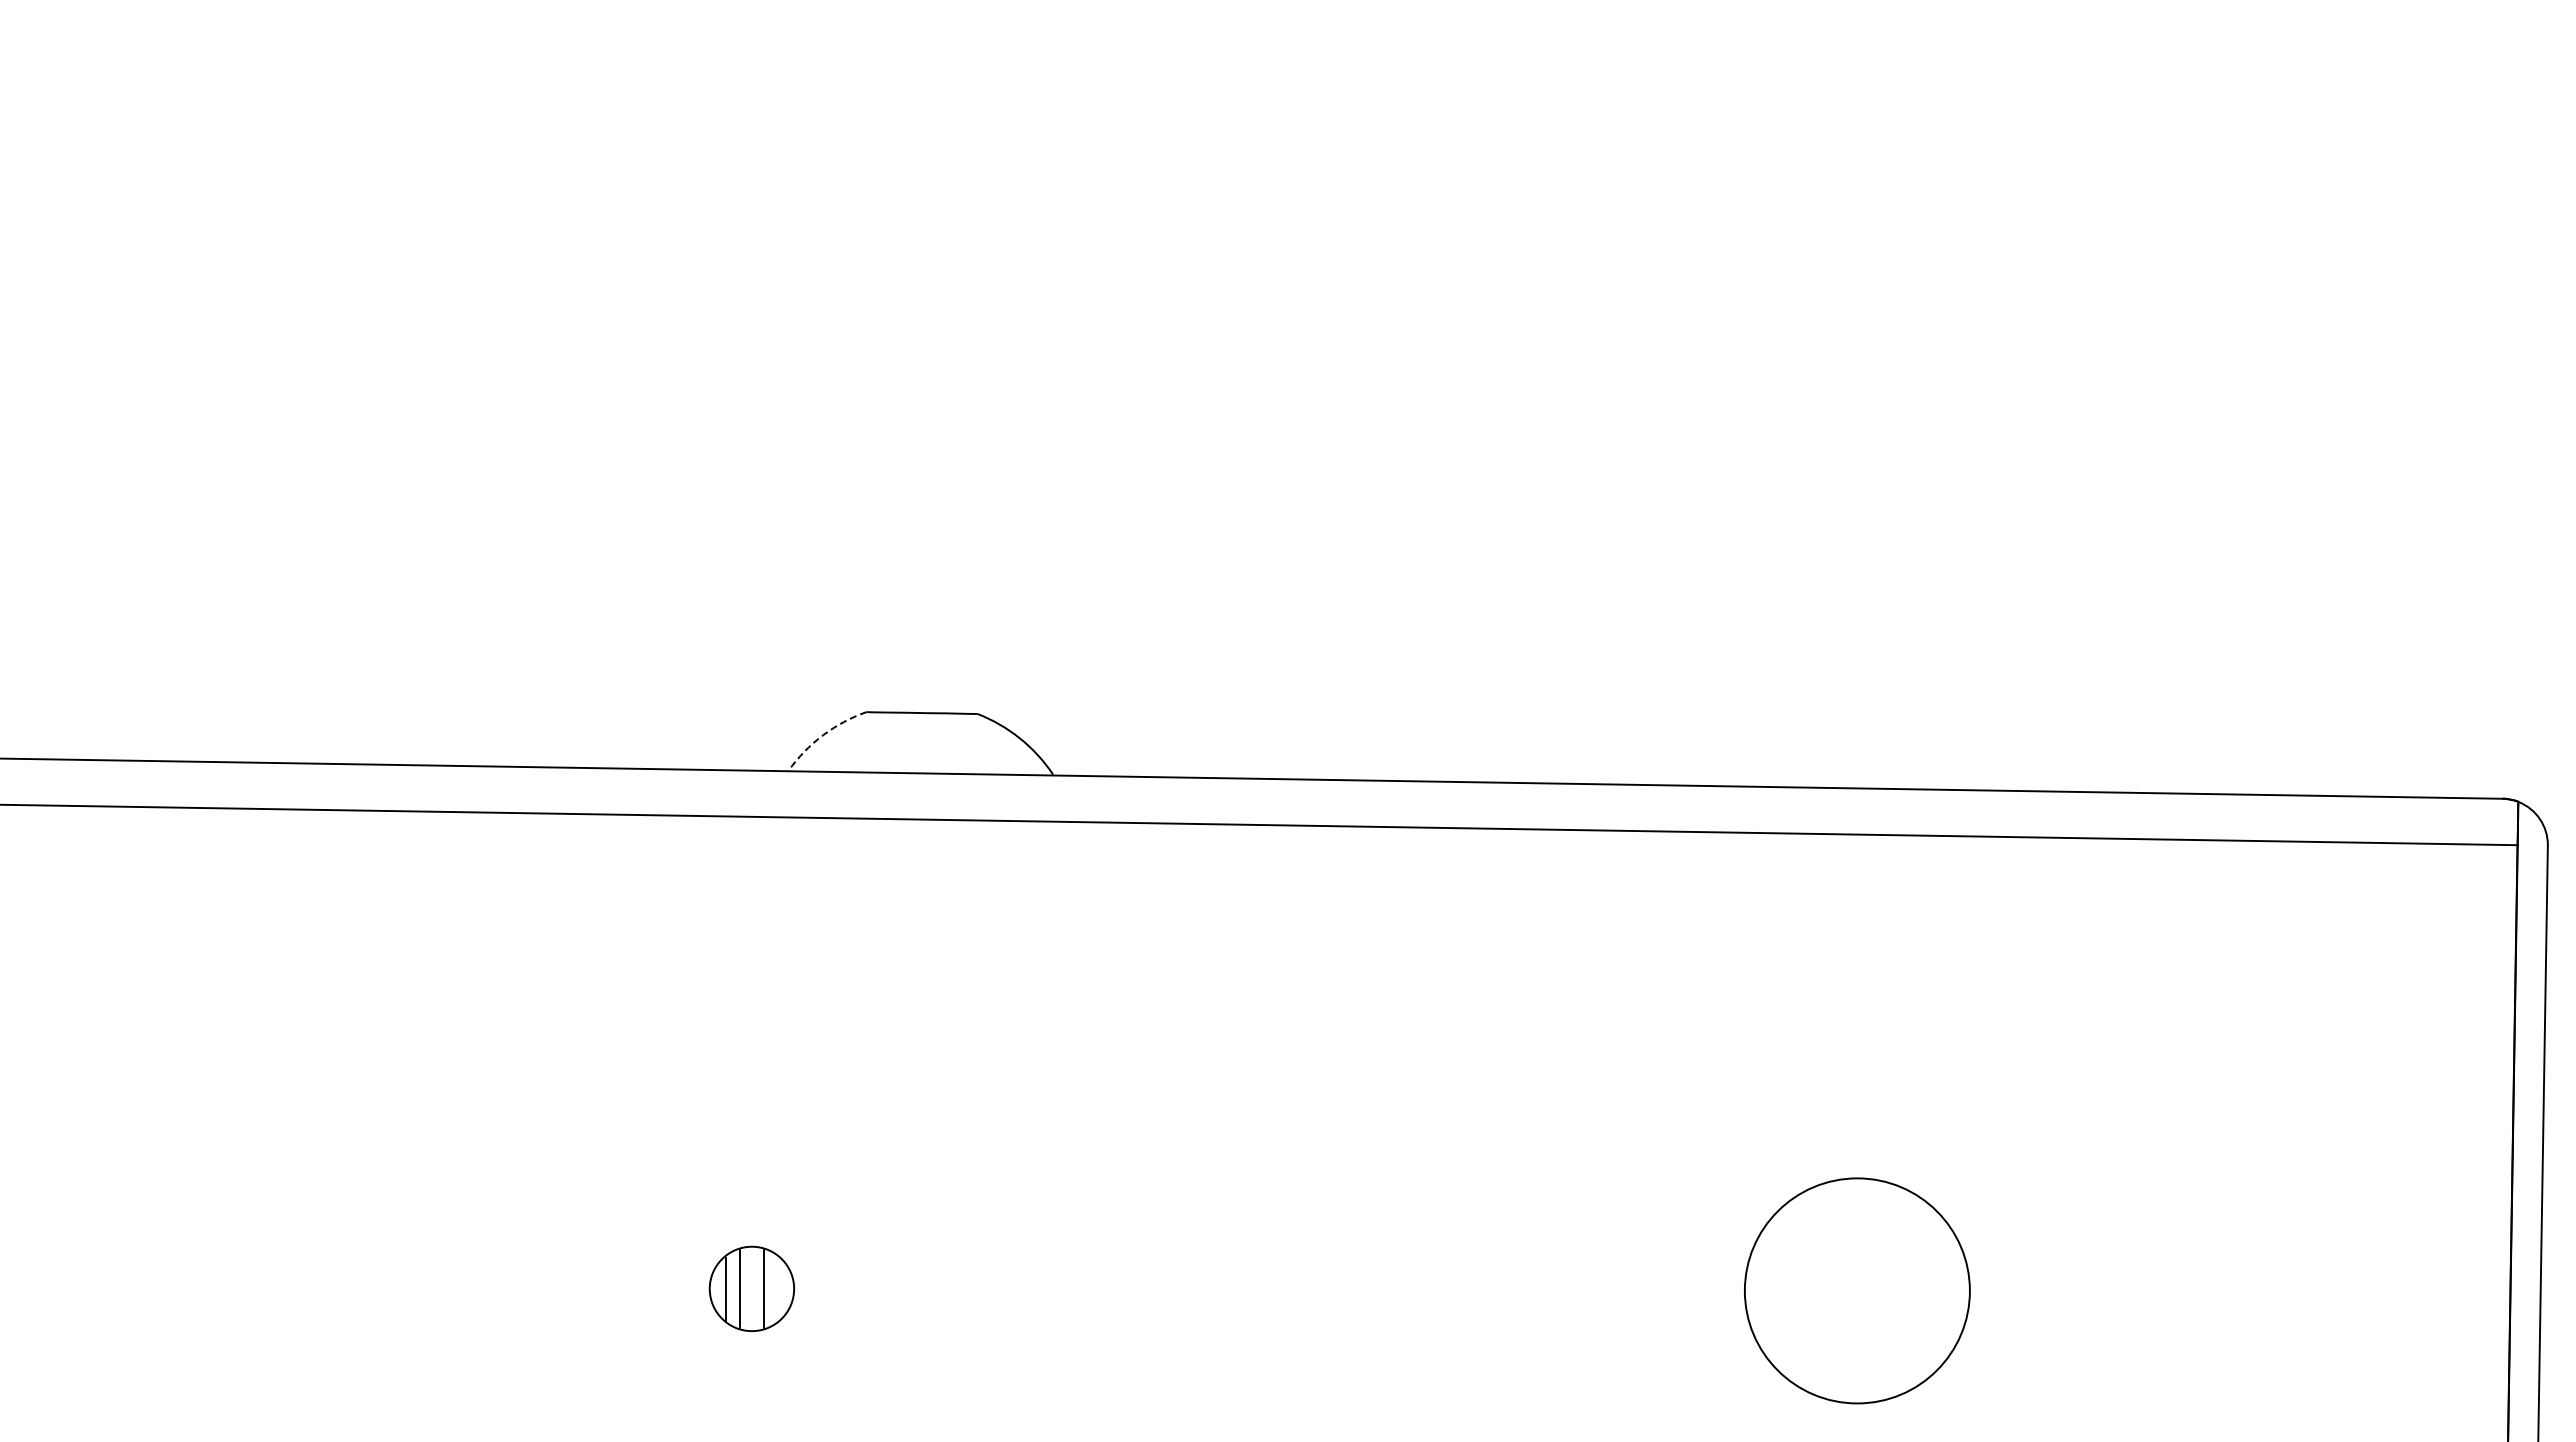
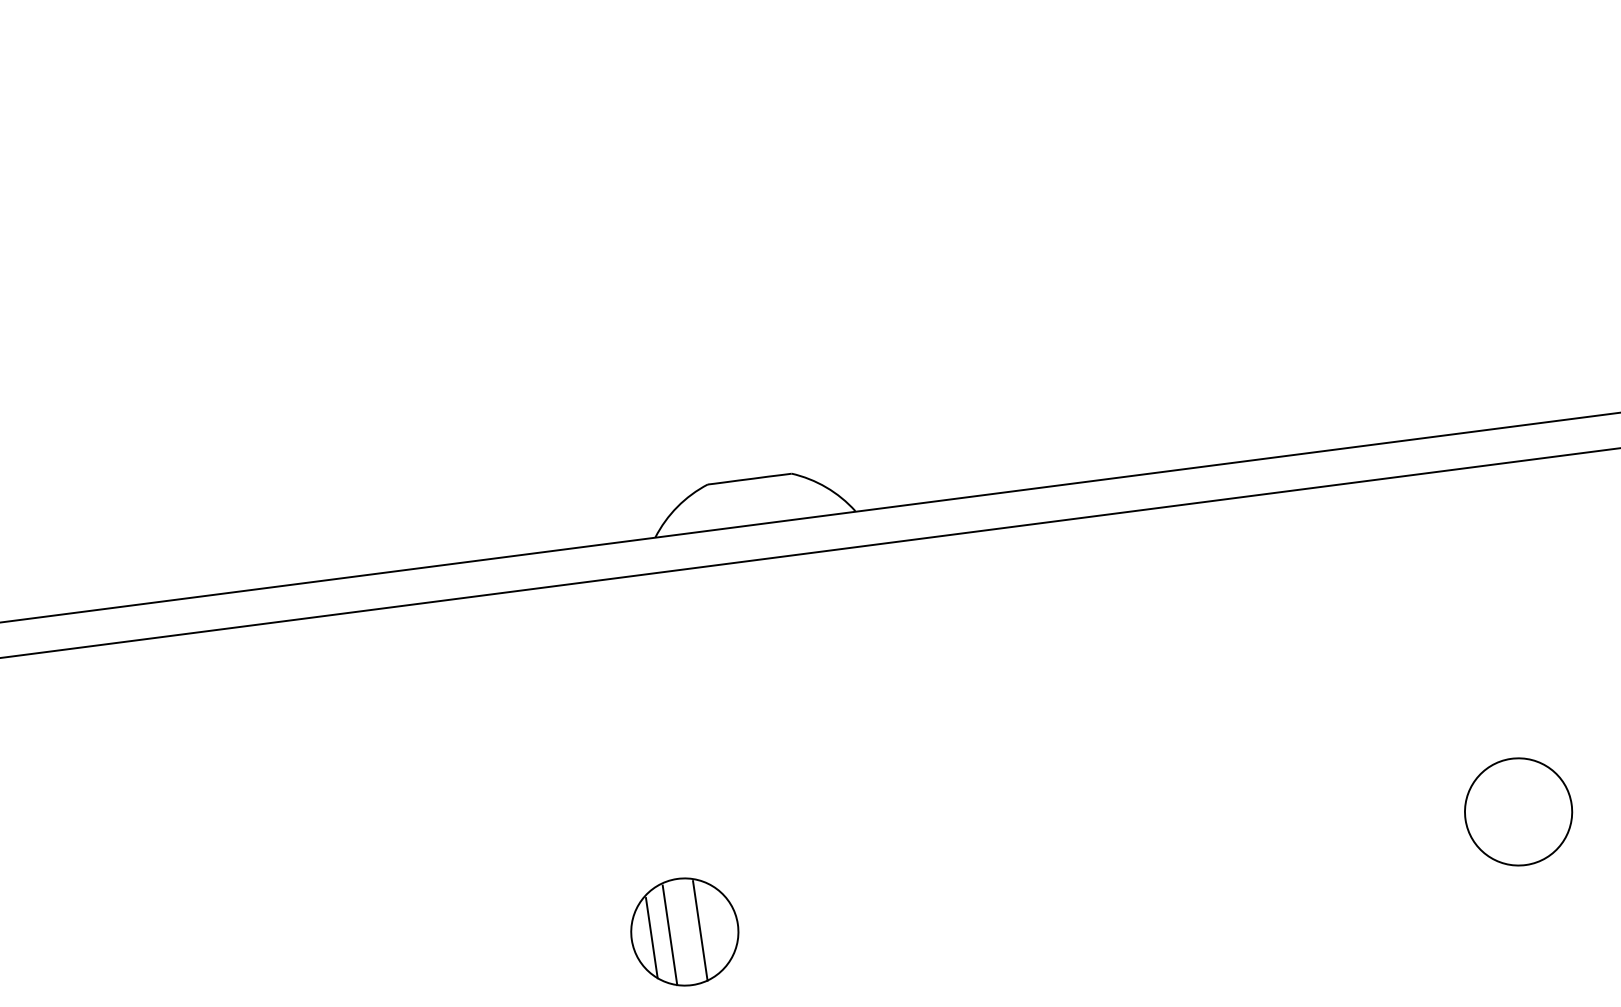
arc: (822, 735) -> (677, 506), dashed -> solid
part: (751, 1288) -> (684, 931), size x1.67
circle: (1857, 1290) -> (1518, 811), size x0.62

